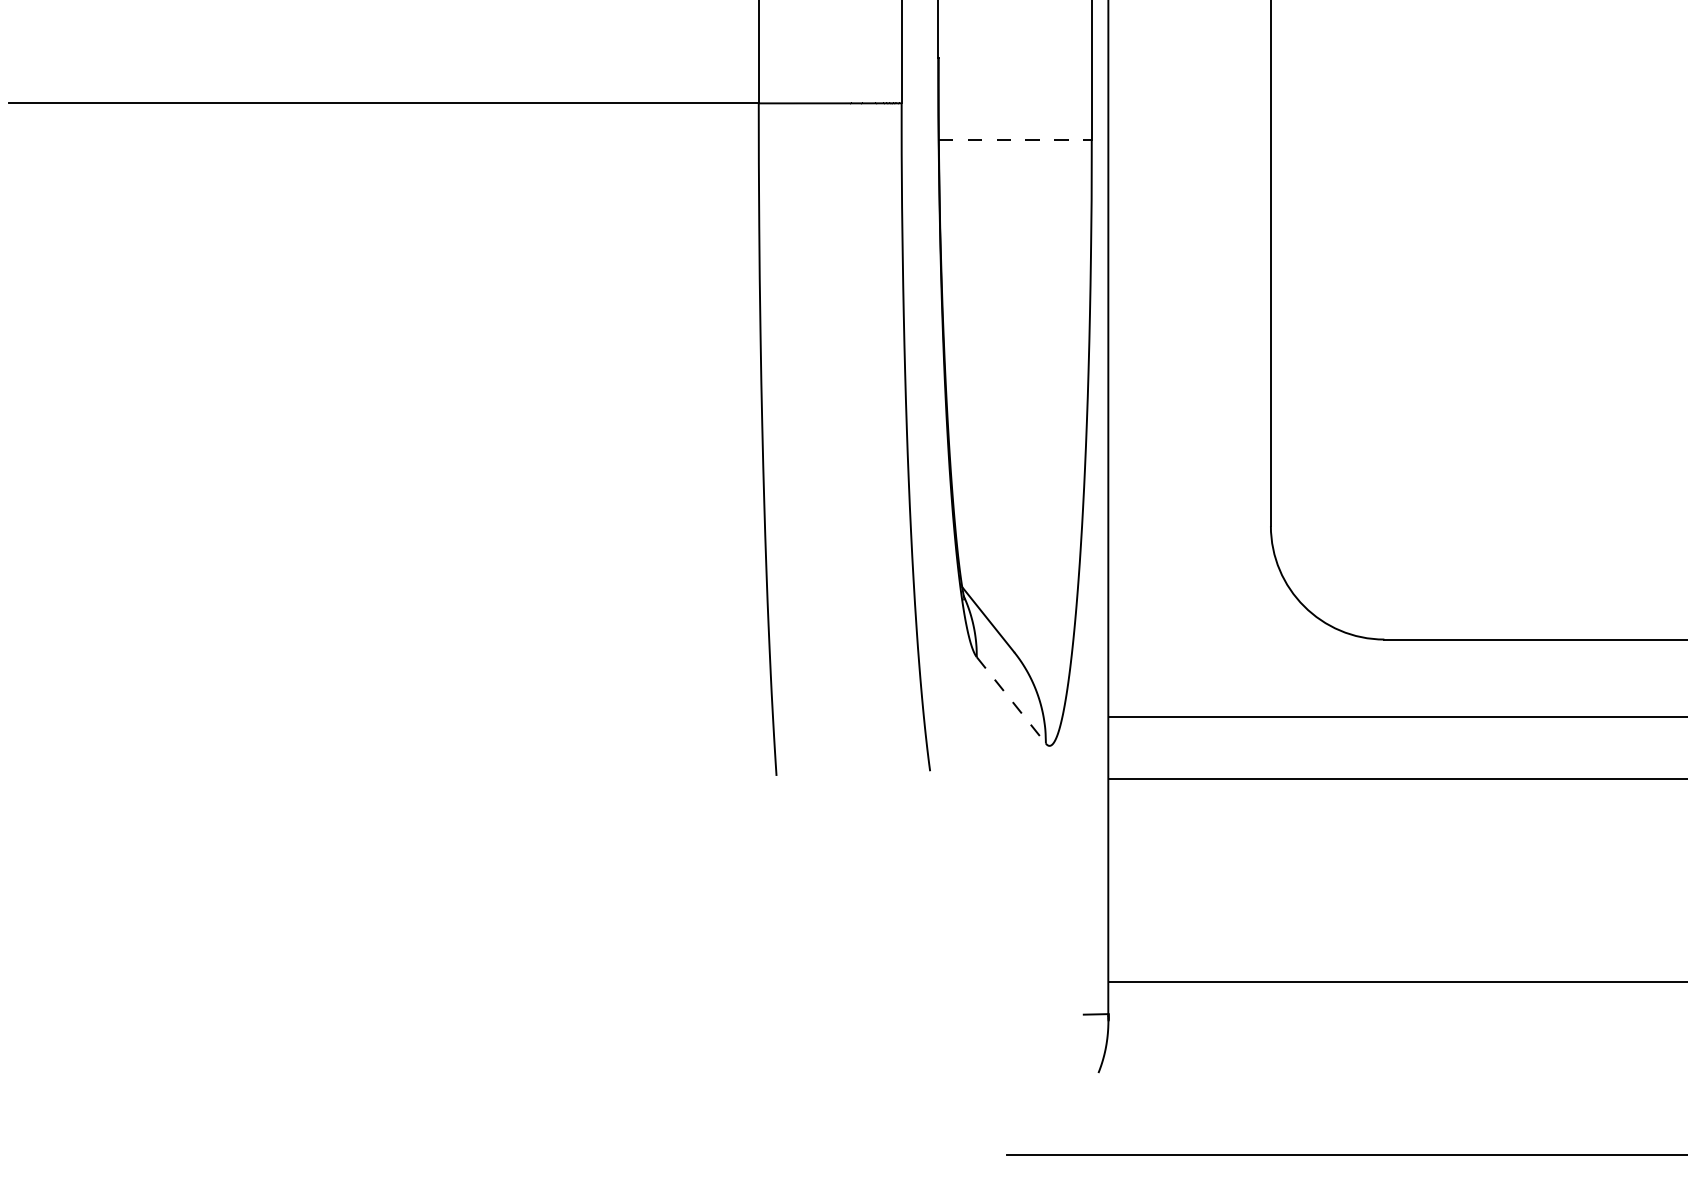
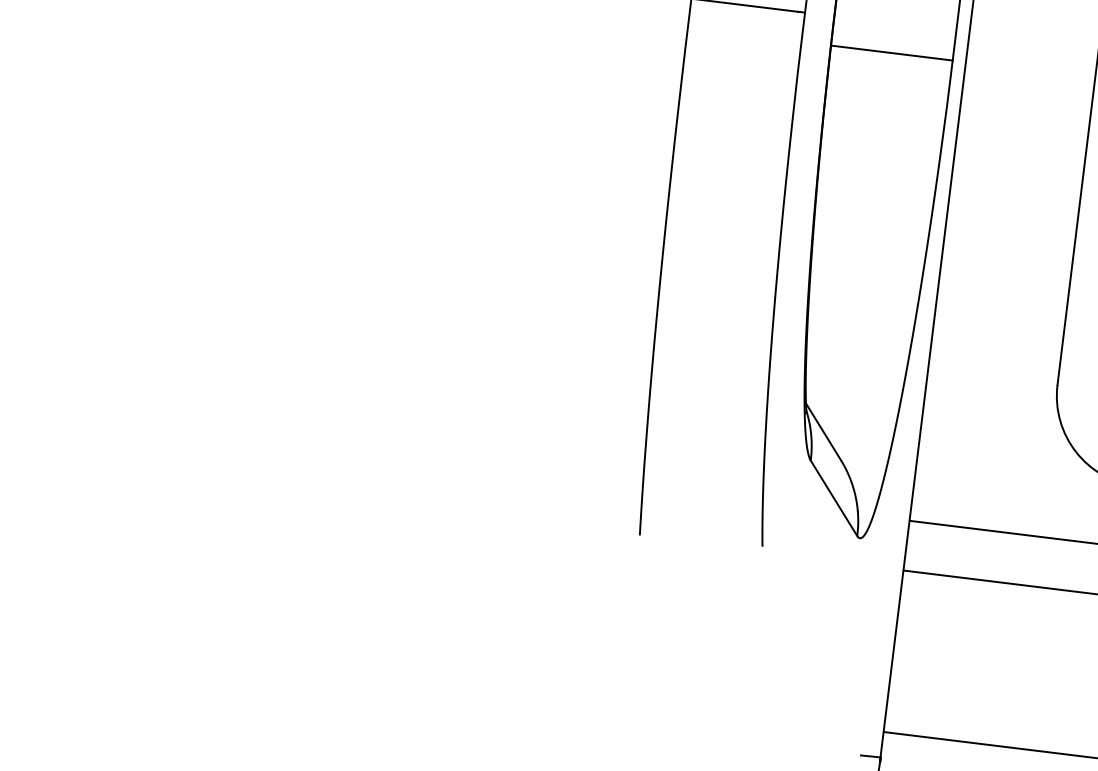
line: (1015, 140) -> (892, 53), dashed -> solid
line: (1011, 700) -> (834, 498), dashed -> solid

